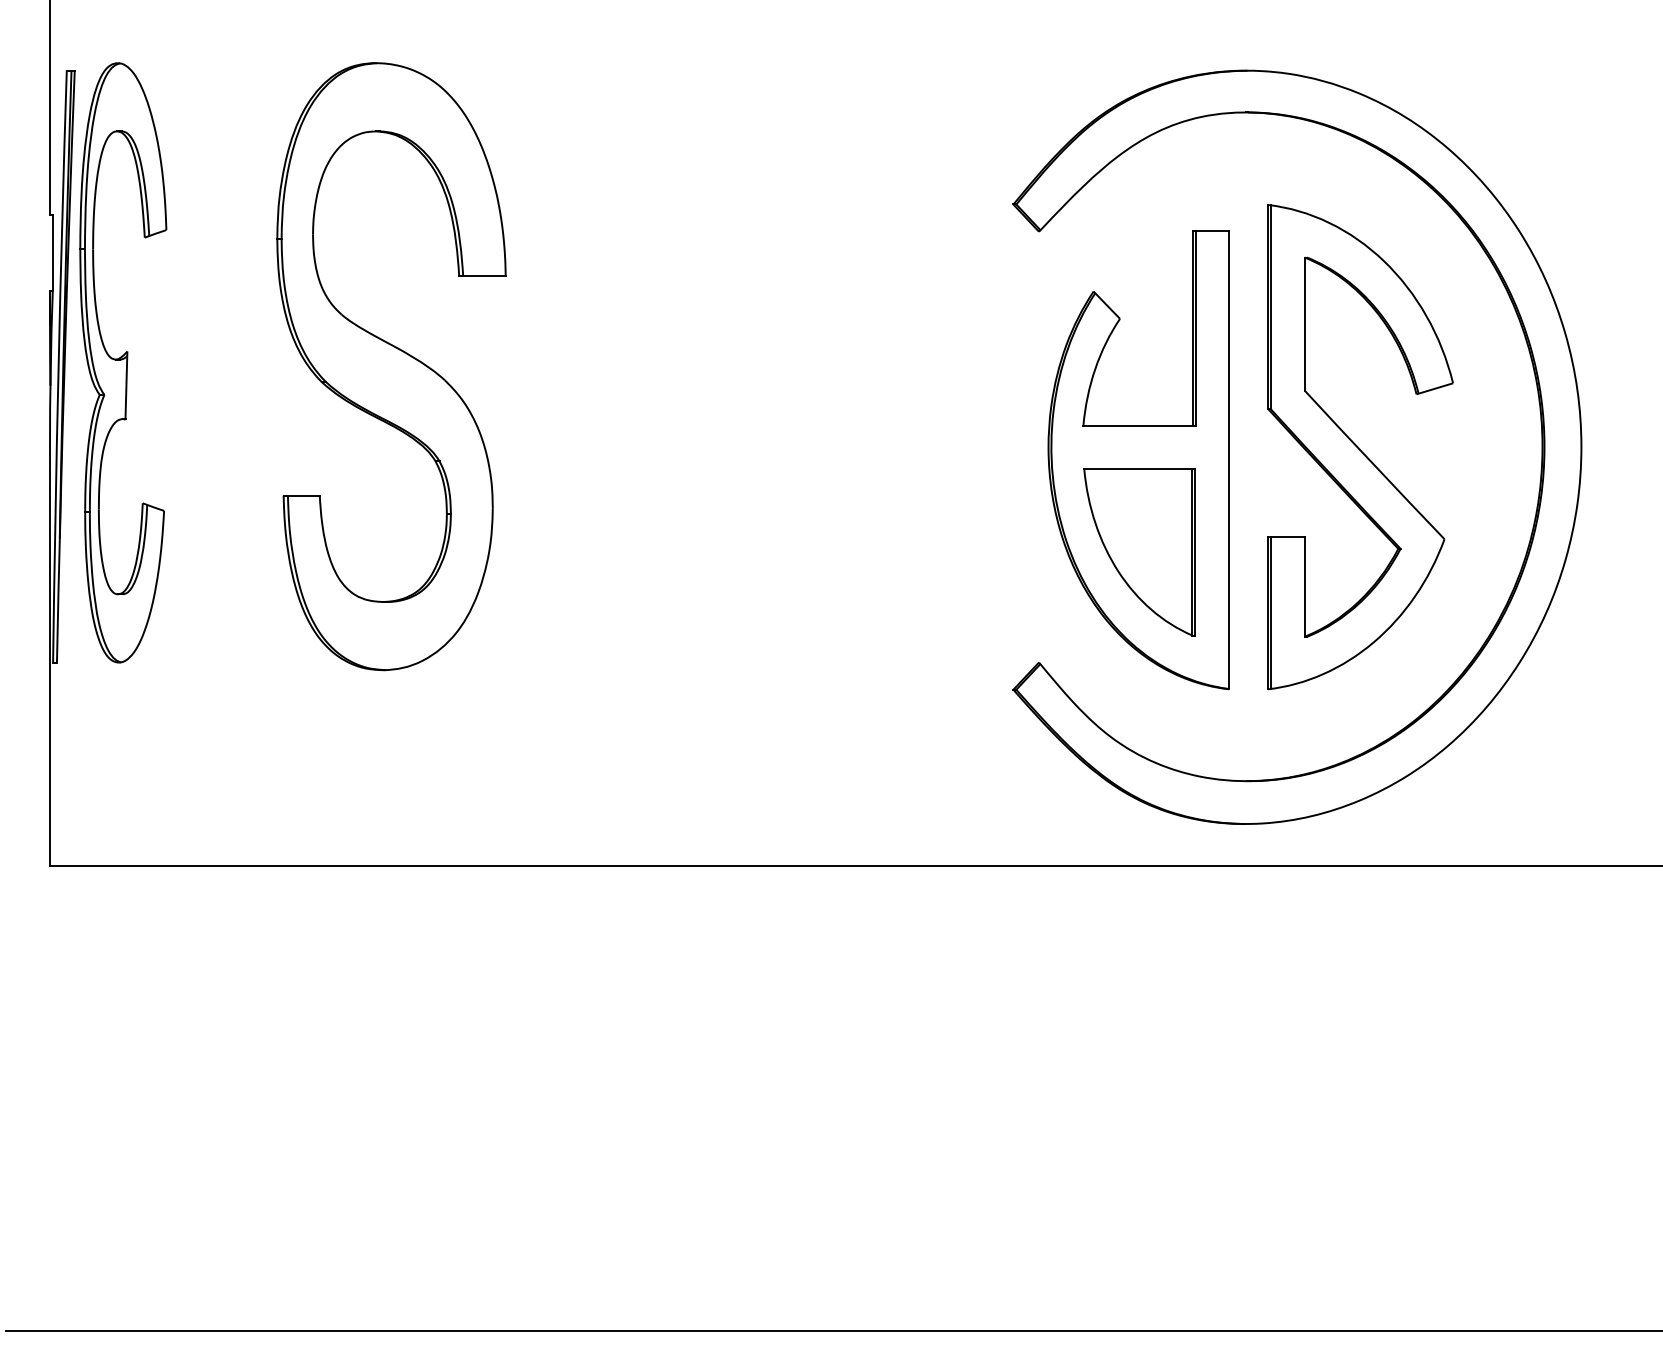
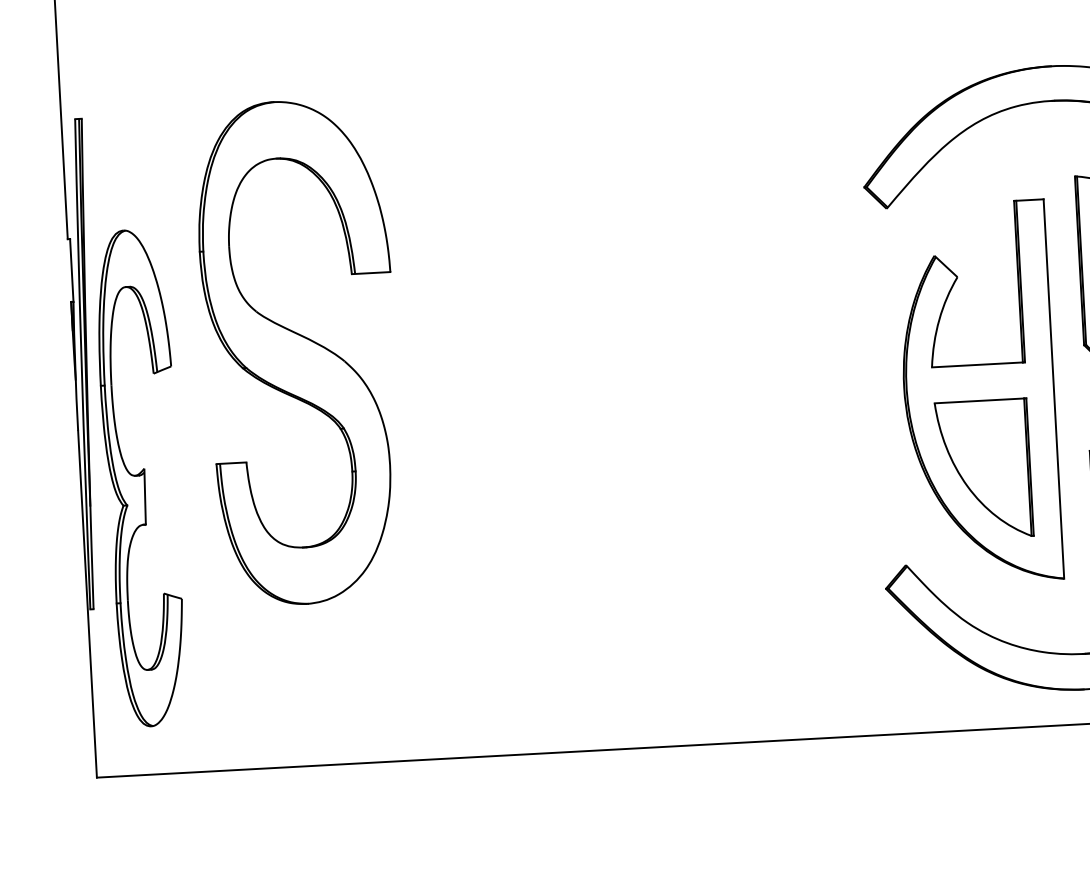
part: (123, 362) -> (141, 477), moved
part: (391, 366) -> (299, 352), moved

